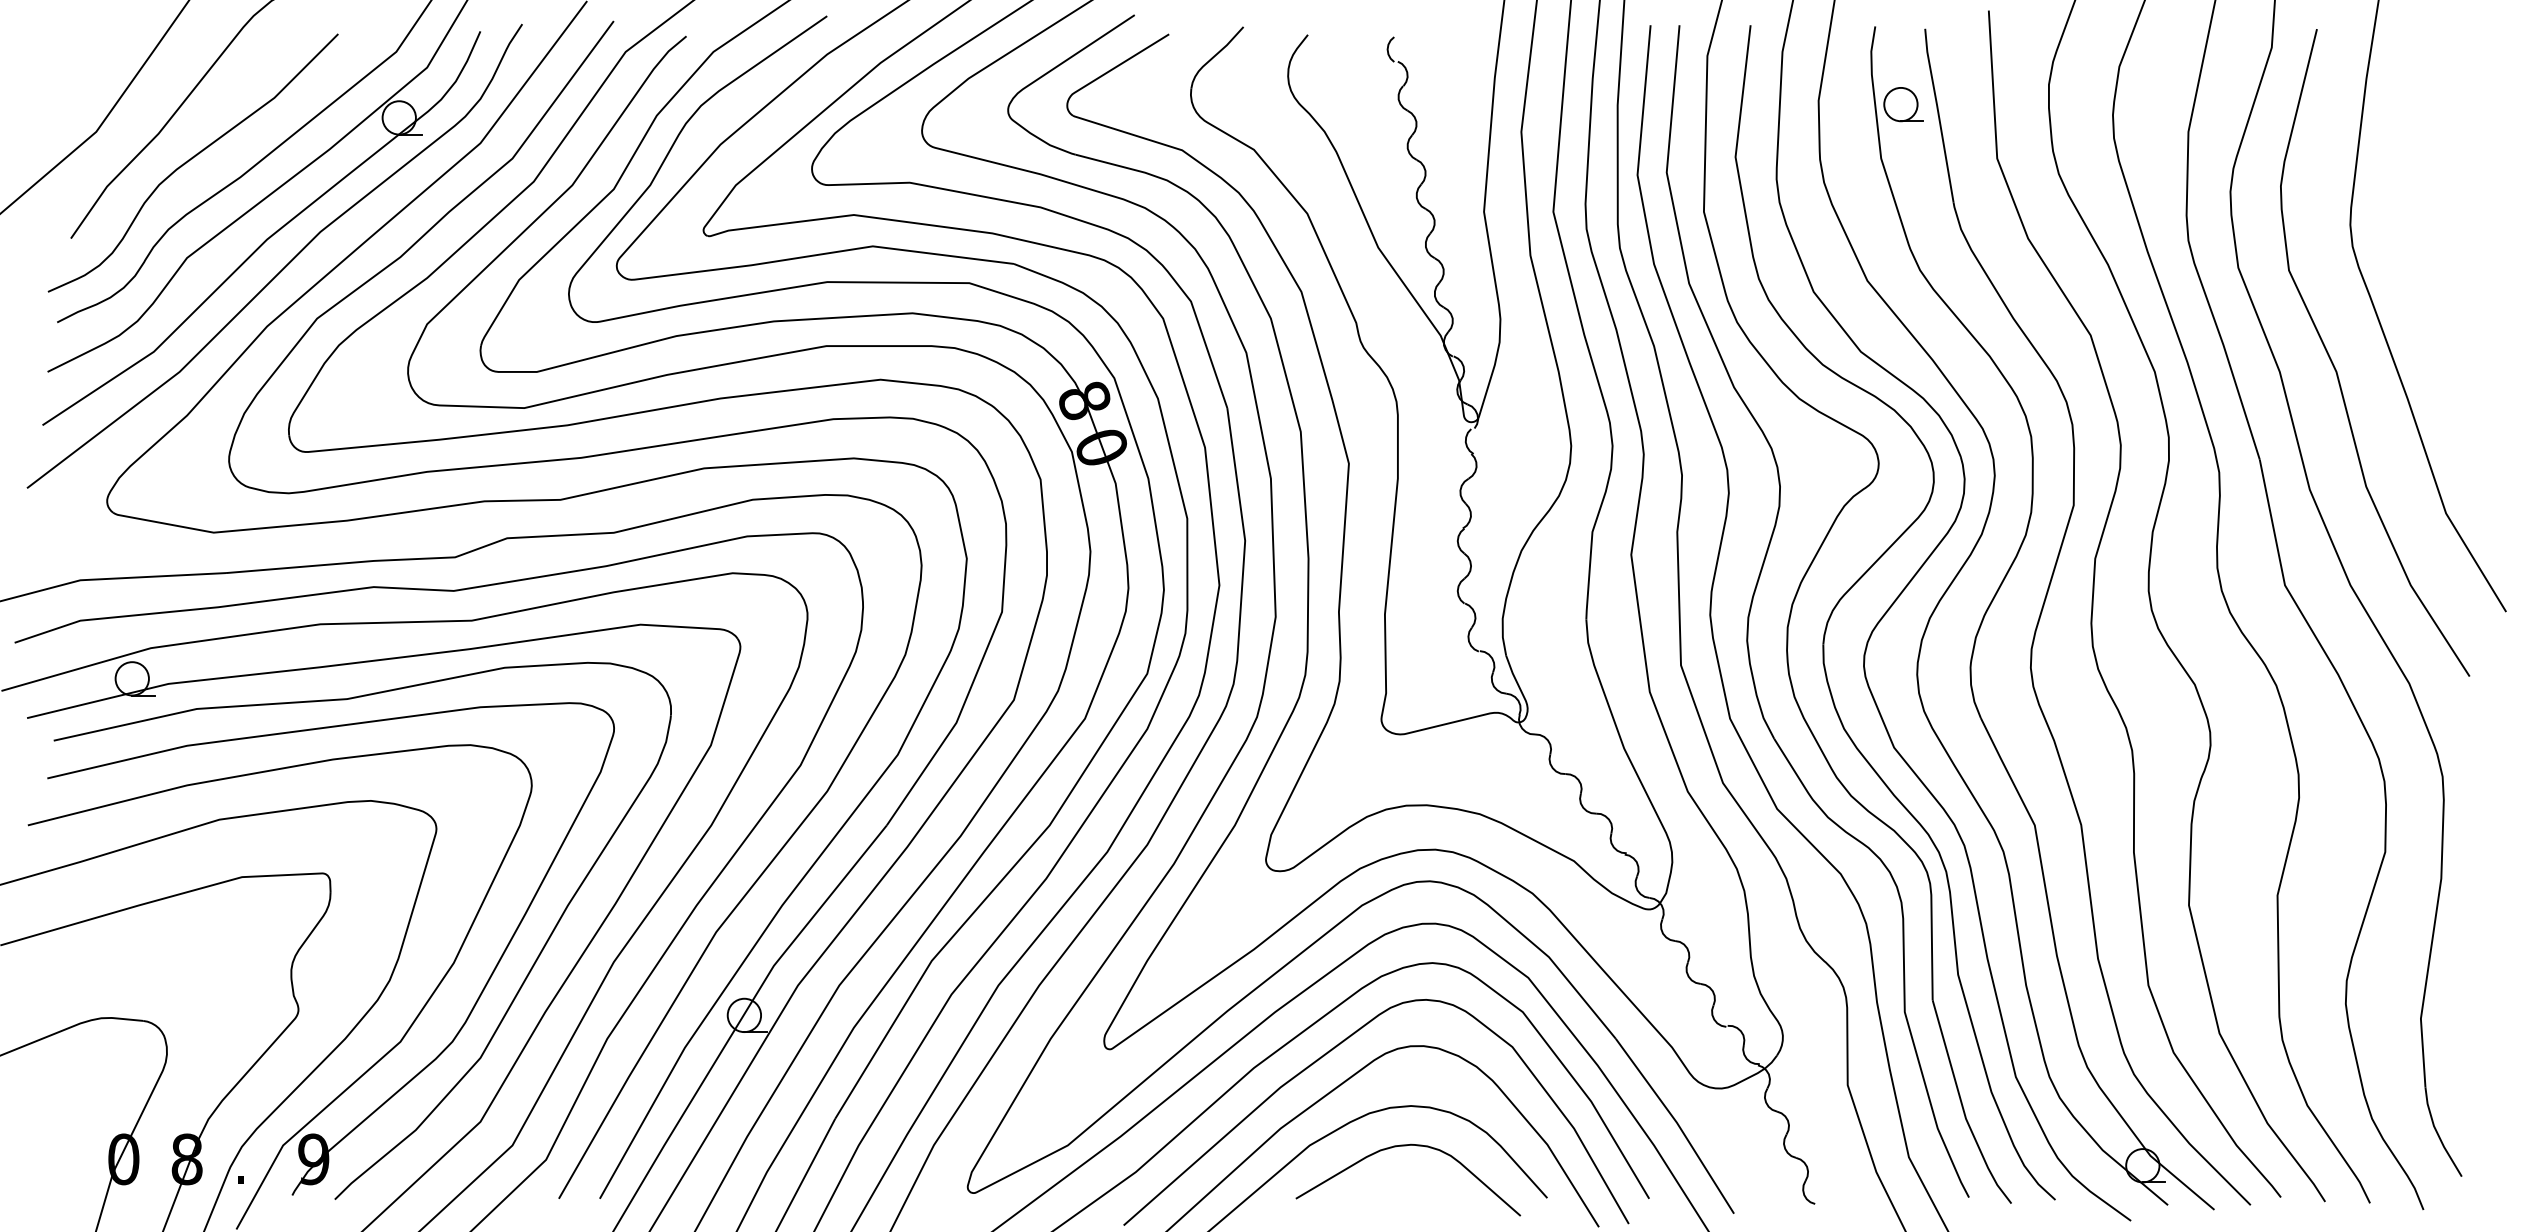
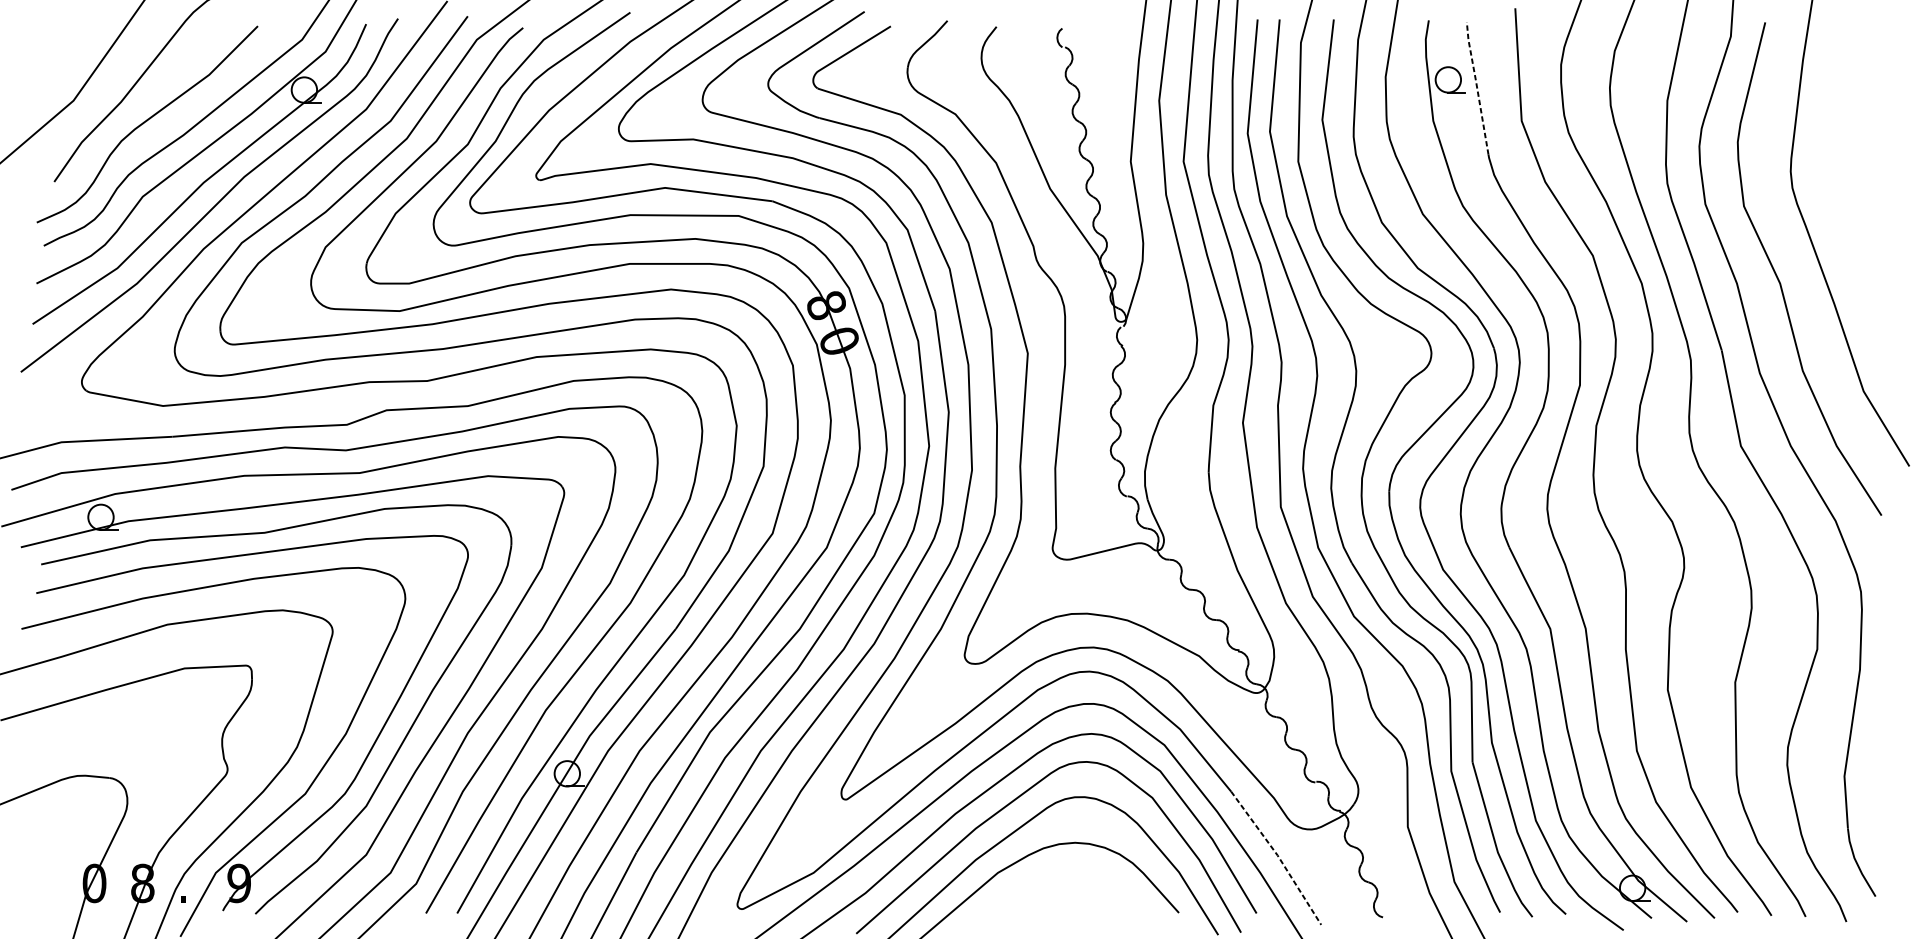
line: (1938, 114) -> (1476, 87), solid -> dashed
line: (1677, 1124) -> (1278, 856), solid -> dashed
curve: (1406, 1146) -> (1071, 873), removed

